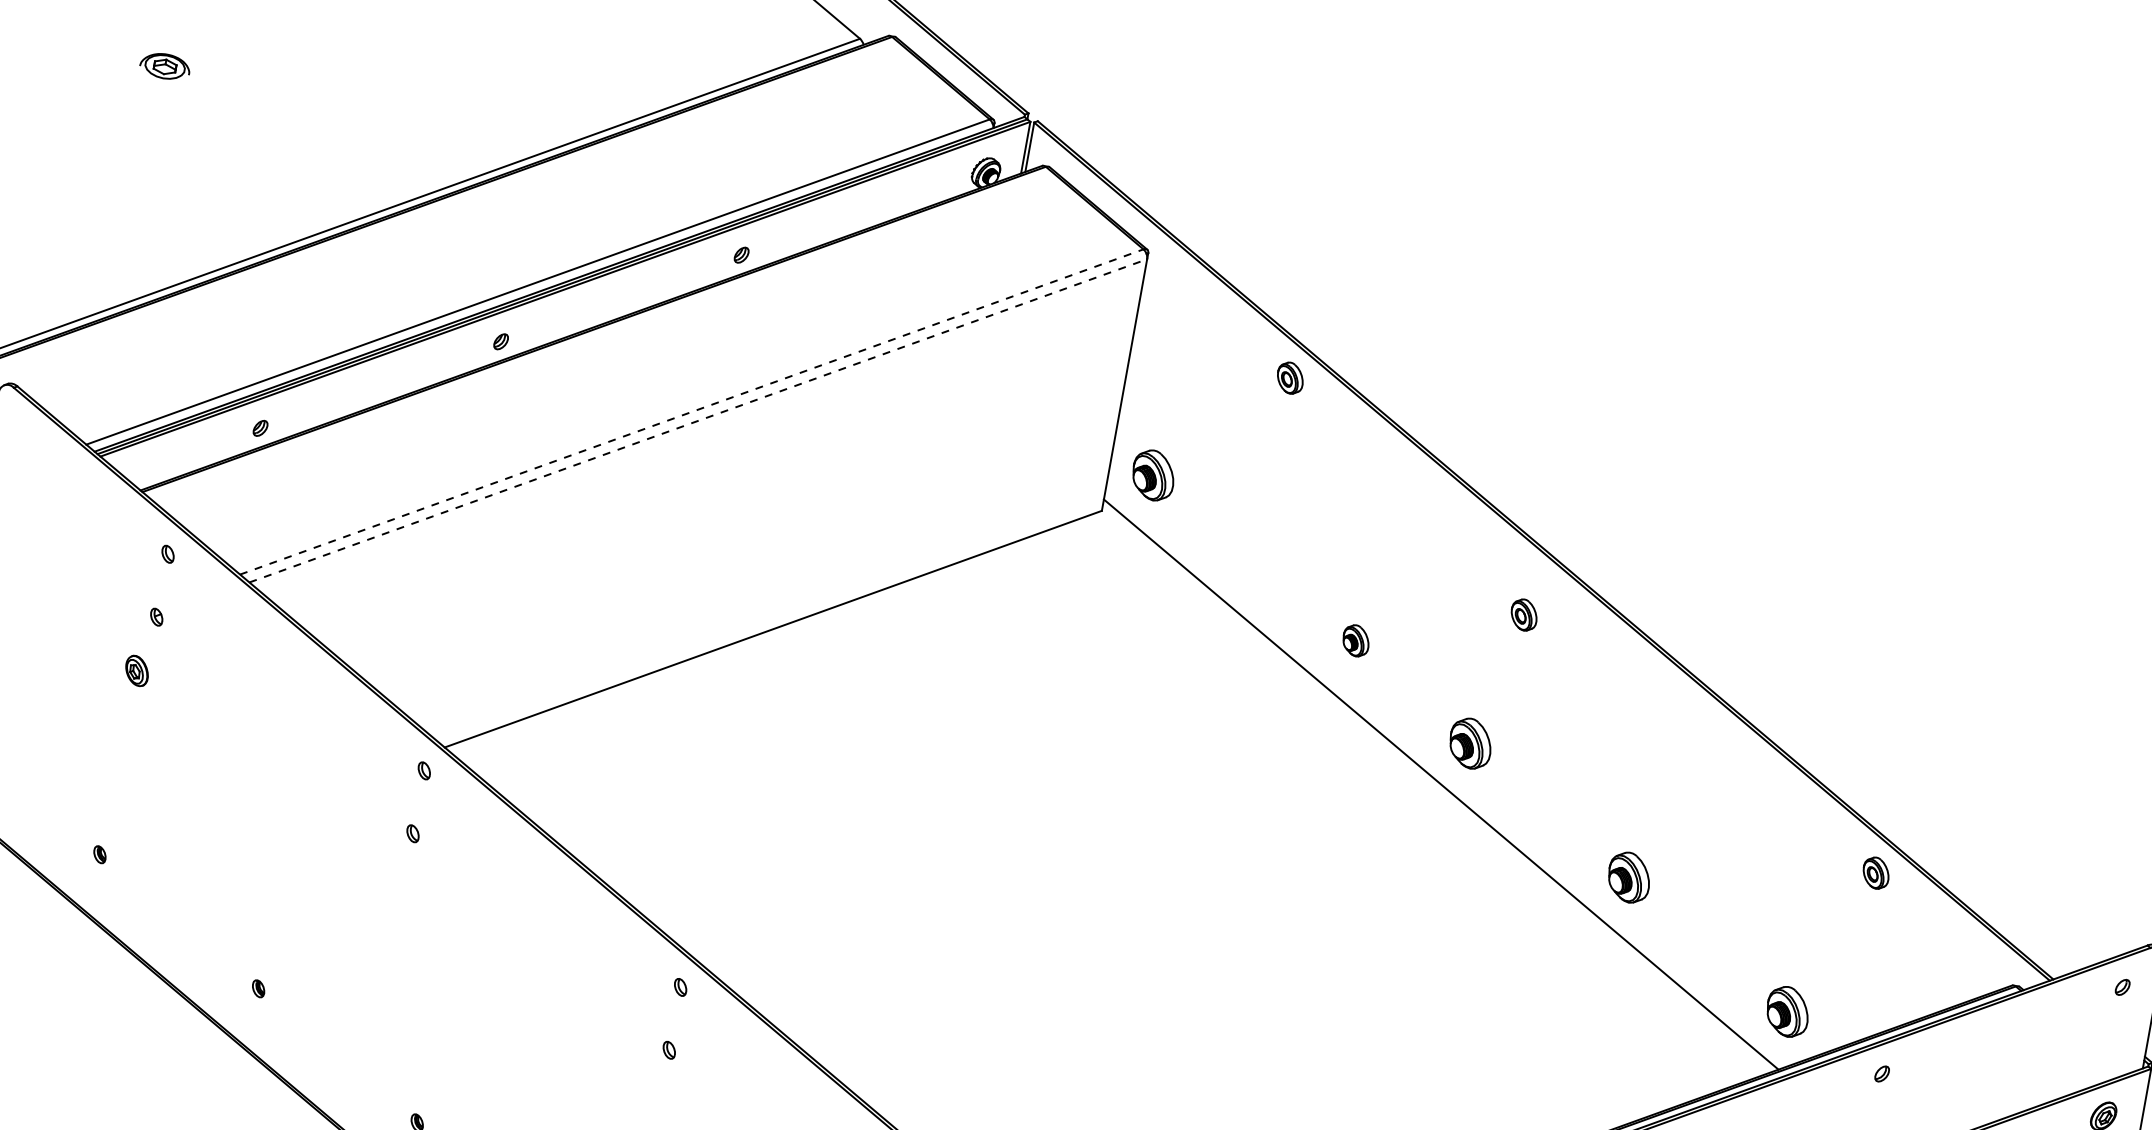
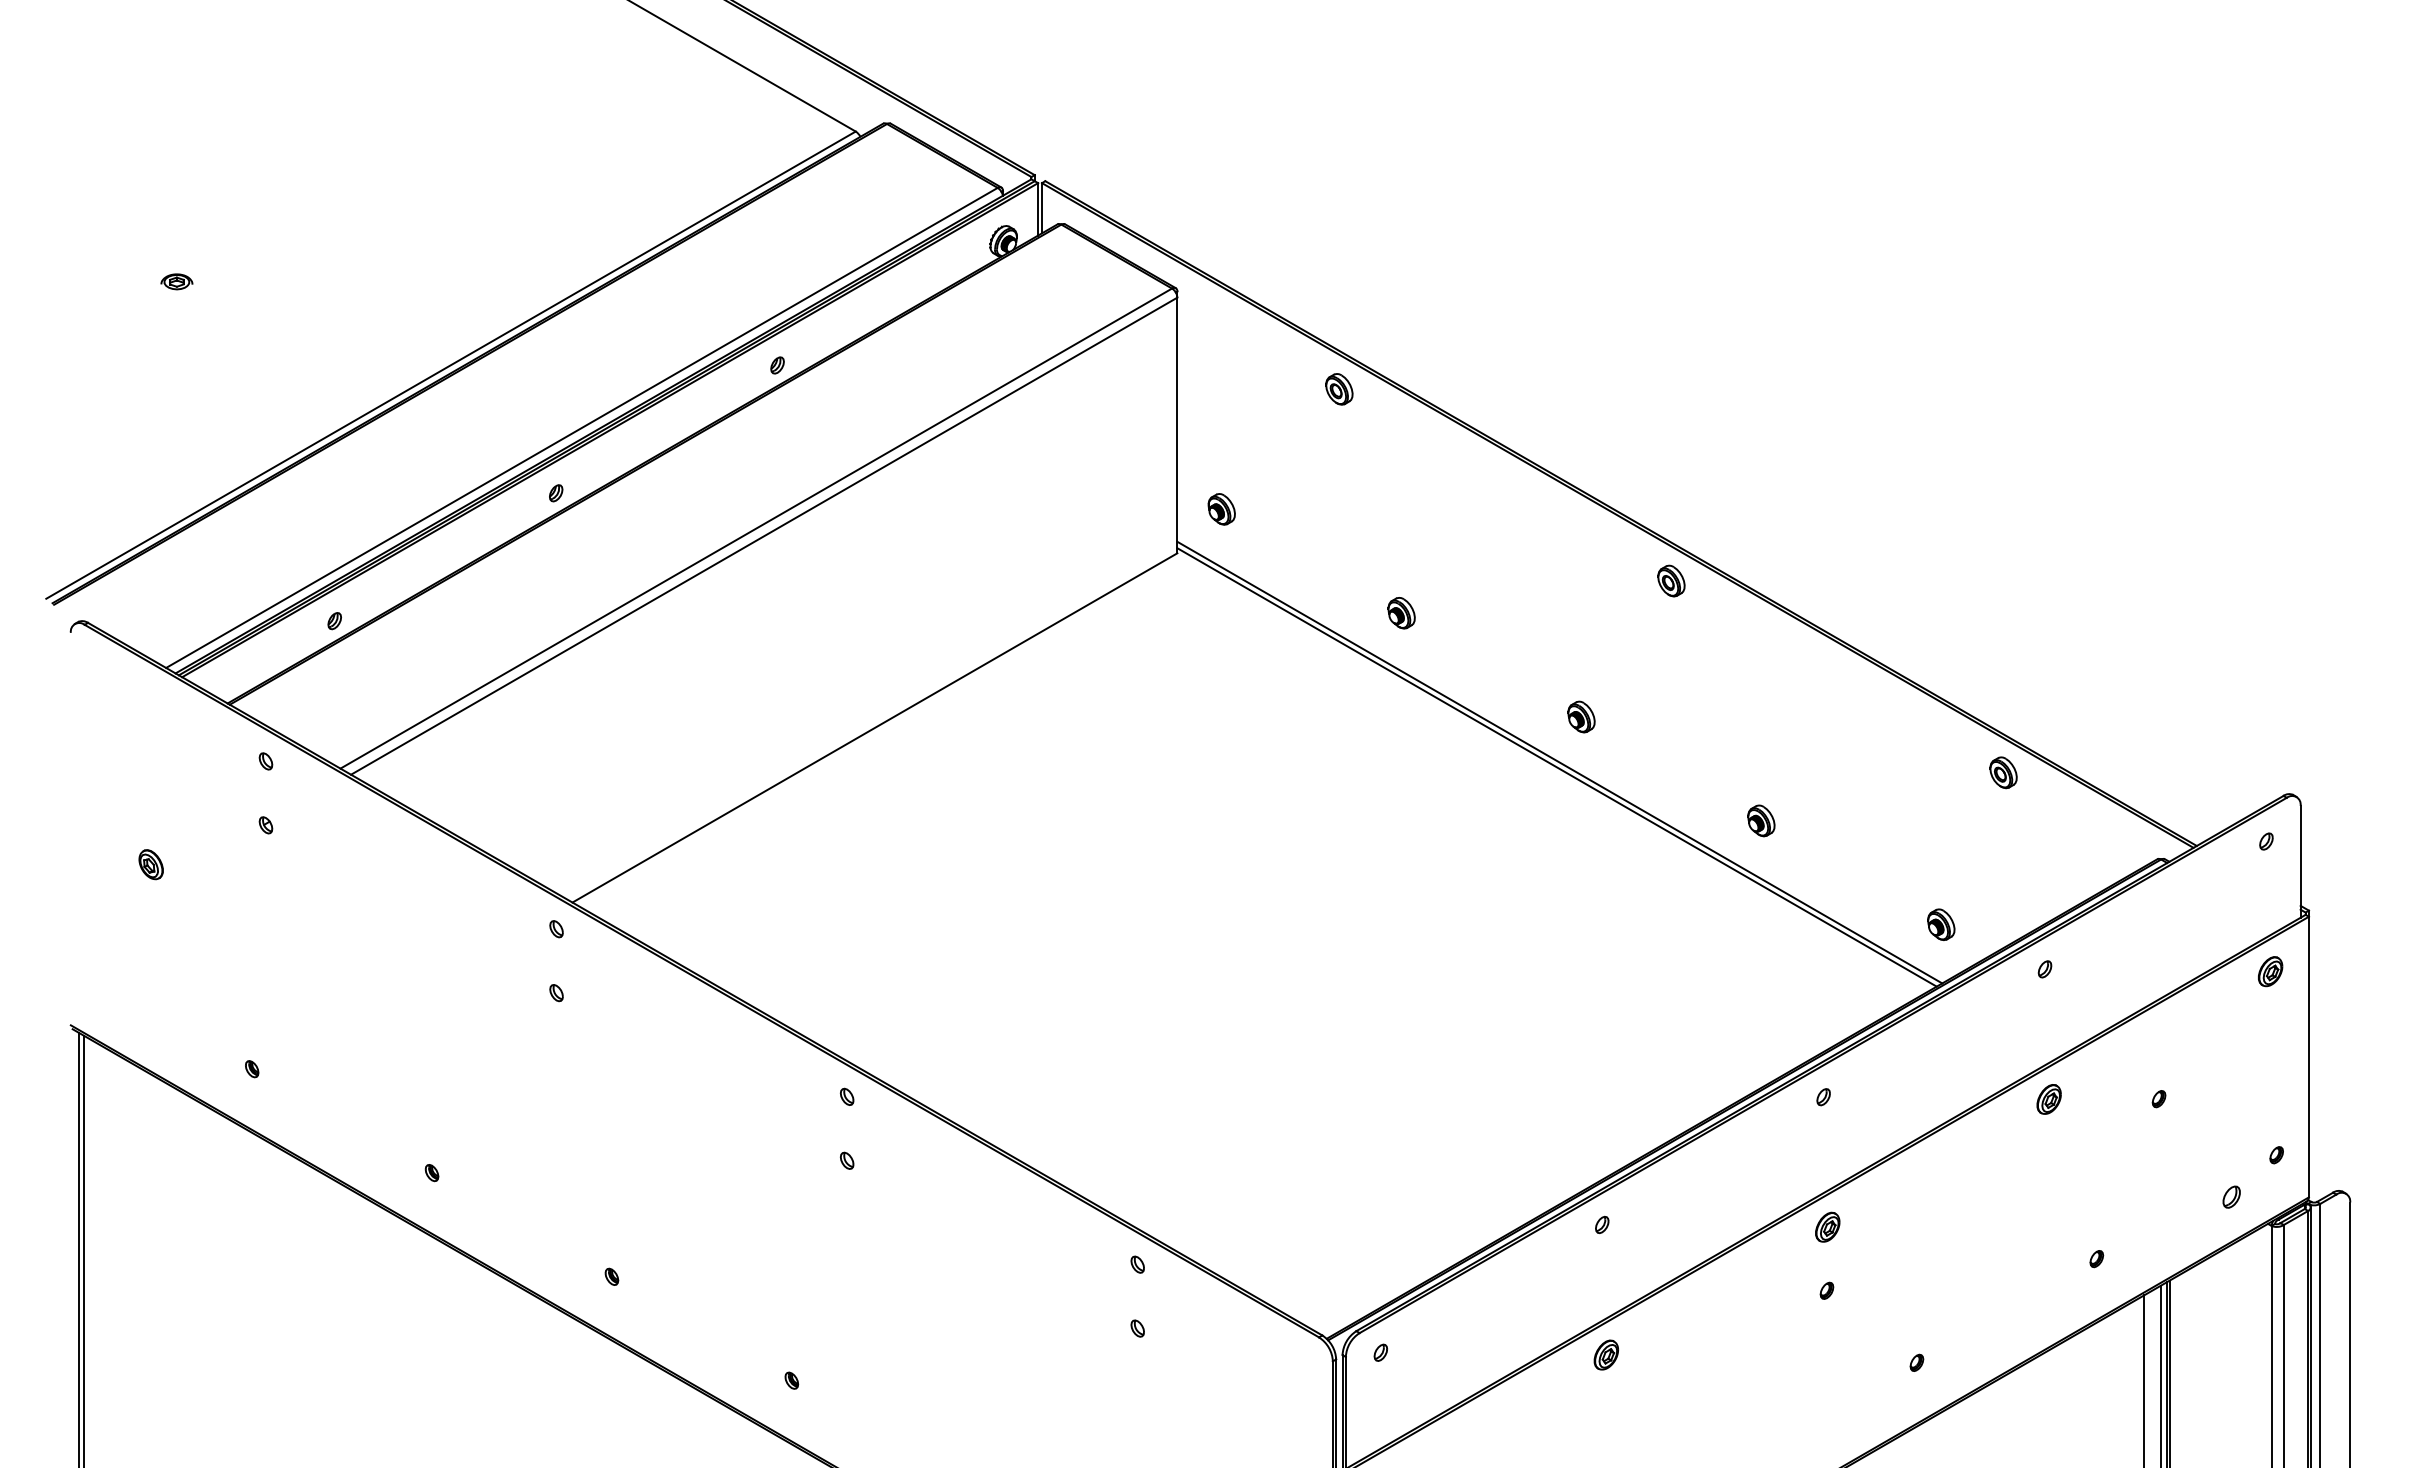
part: (164, 66) -> (176, 281), size x0.62
line: (692, 411) -> (756, 528), dashed -> solid
line: (698, 420) -> (764, 535), dashed -> solid
part: (1153, 475) -> (1221, 509), size x0.62
part: (1524, 614) -> (1671, 580), moved
part: (1355, 641) -> (1401, 613), moved
part: (136, 670) -> (150, 864), moved
part: (1470, 743) -> (1581, 716), size x0.62
line: (1437, 788) -> (1556, 767), added
part: (1629, 877) -> (1761, 820), size x0.62
part: (1788, 1011) -> (1941, 924), size x0.62

